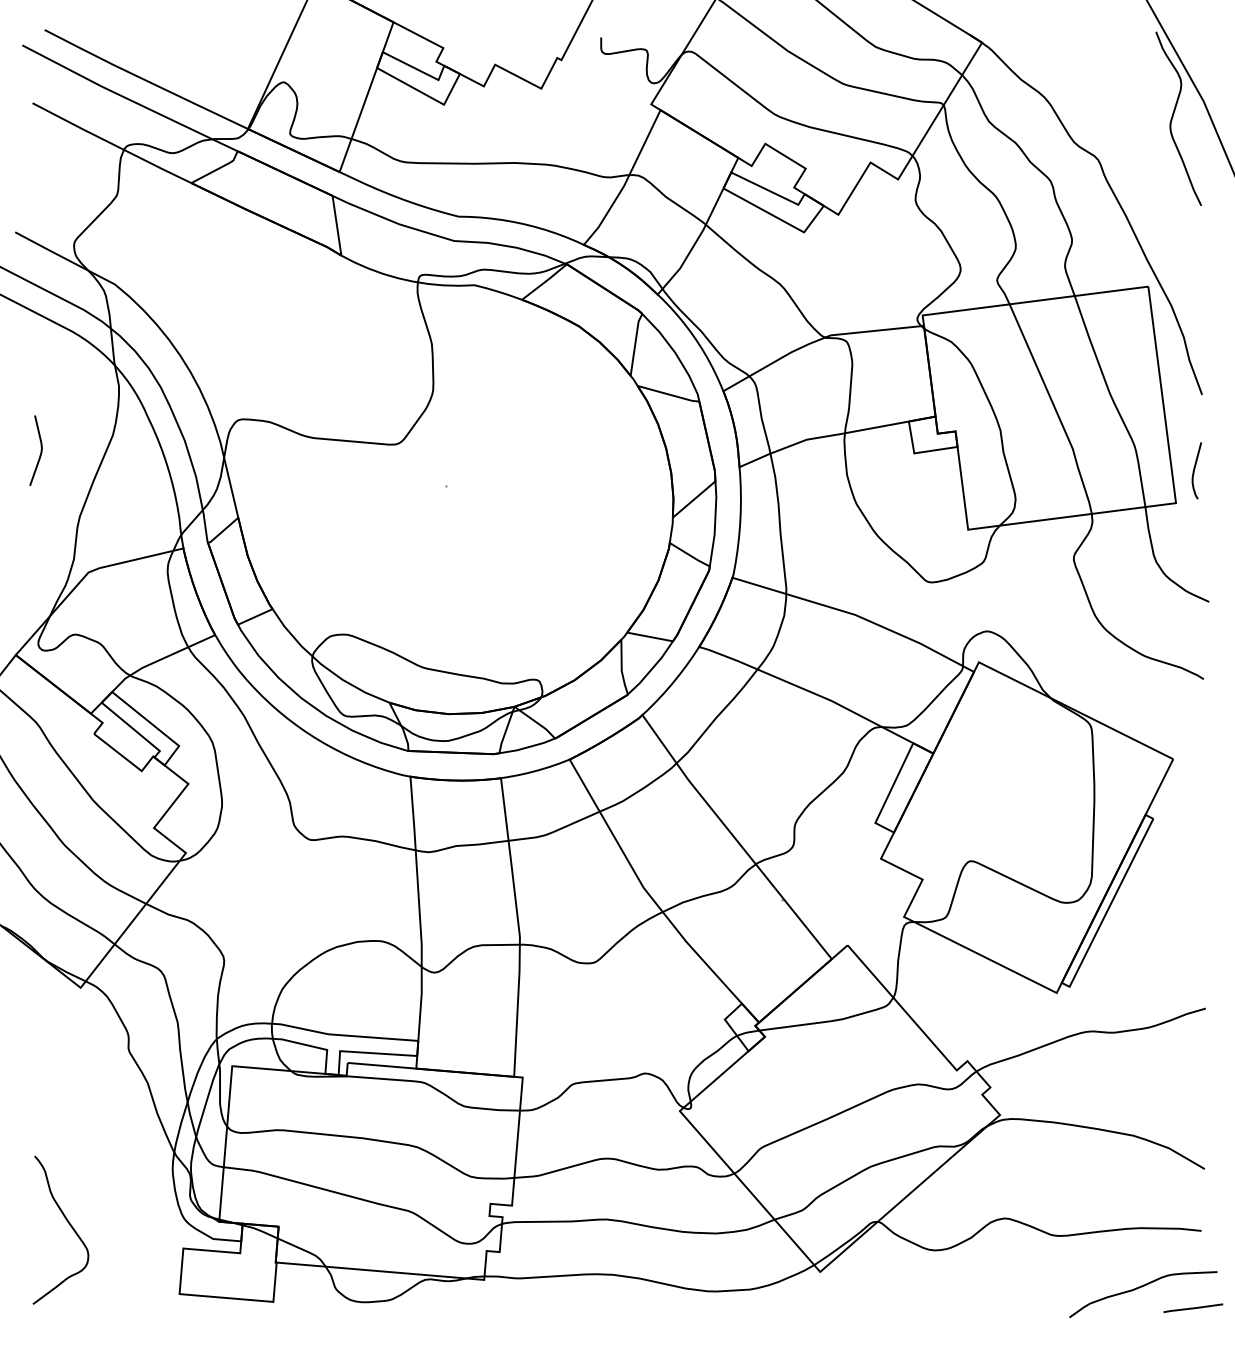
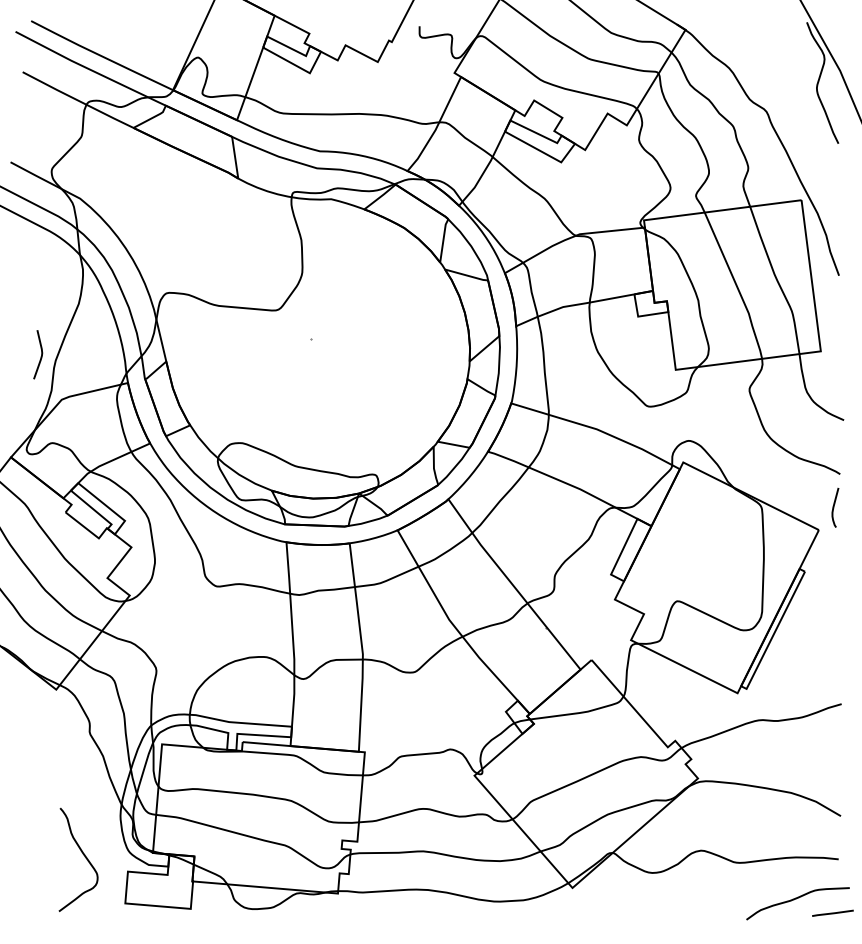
curve: (39, 453) -> (40, 356), moved
curve: (1195, 470) -> (834, 507), moved
curve: (66, 1222) -> (82, 854), moved

